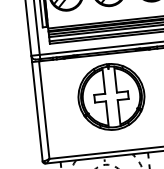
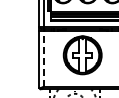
line: (44, 109) -> (43, 58), solid -> dashed

